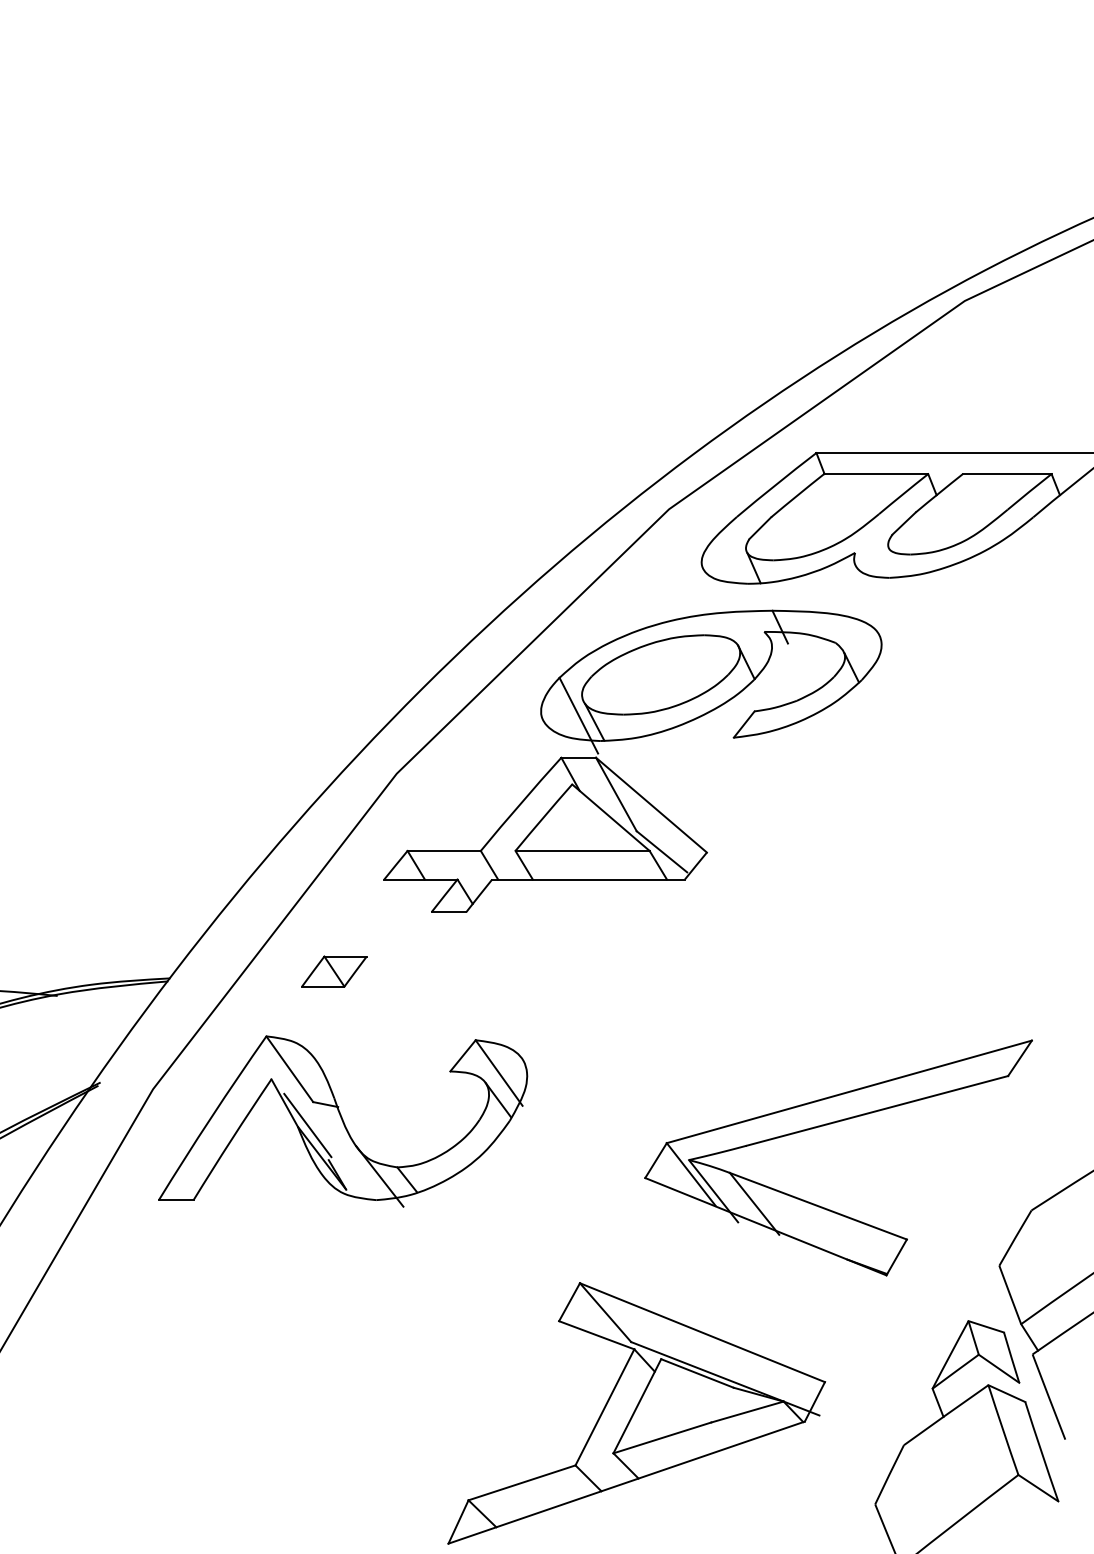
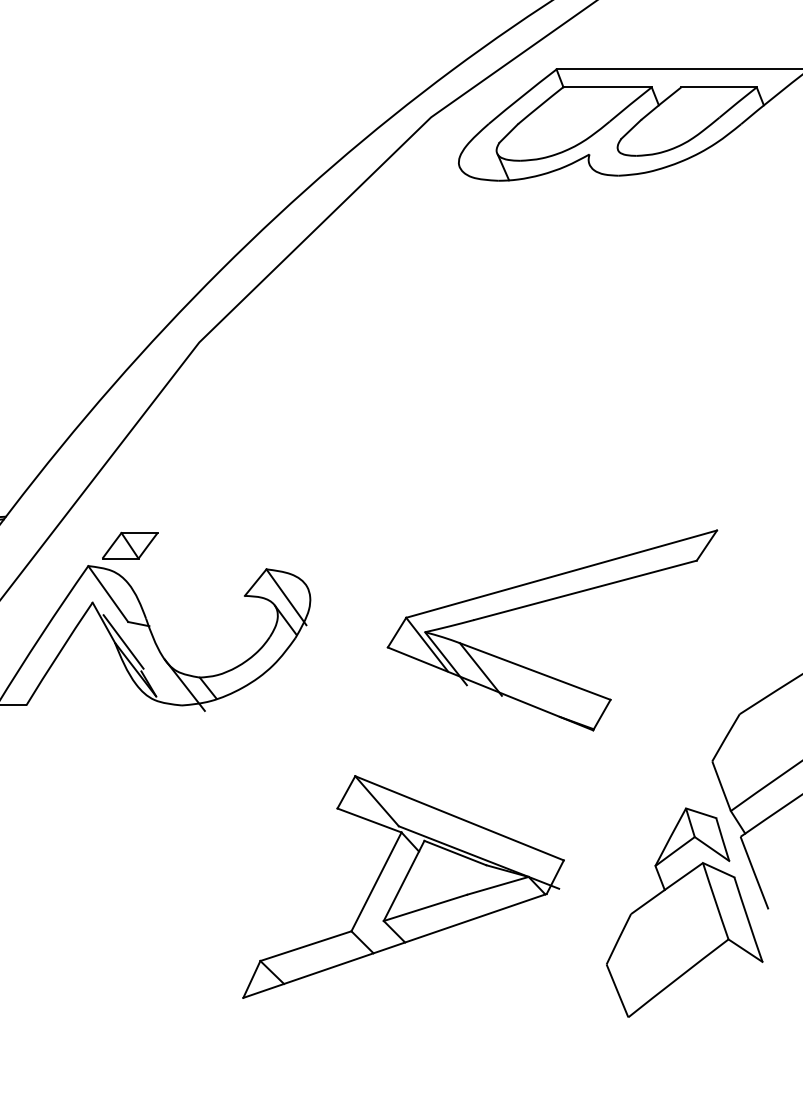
part: (617, 774) -> (387, 343), removed
part: (334, 971) -> (130, 545), moved
part: (831, 1124) -> (546, 601), moved

